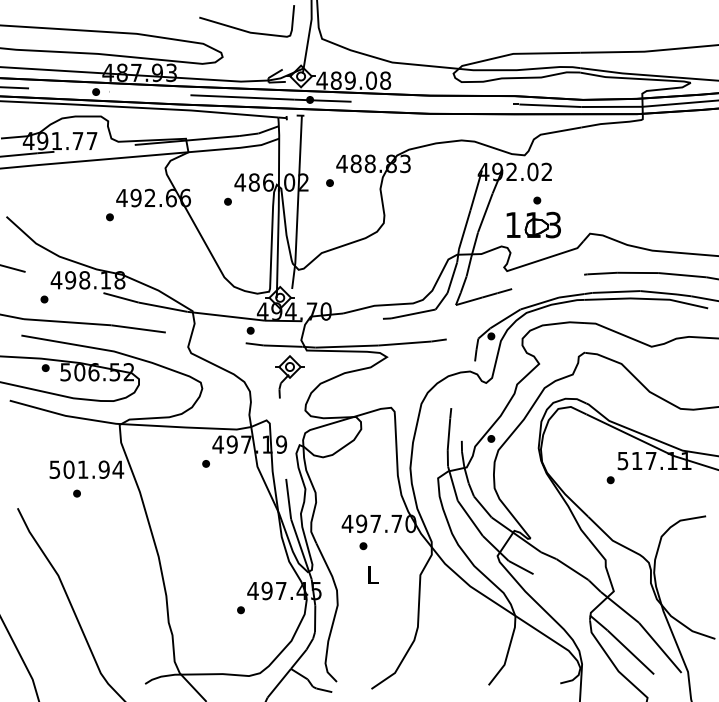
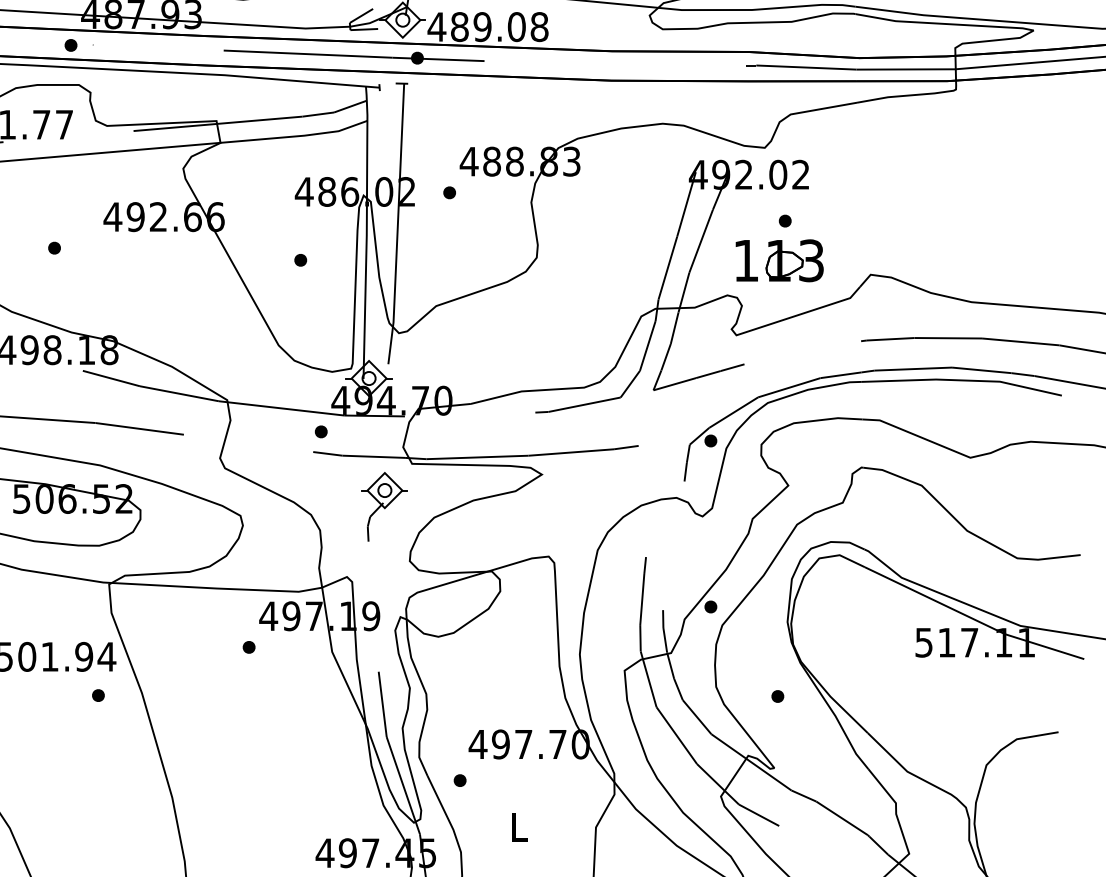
part: (227, 201) -> (299, 259), moved
part: (109, 217) -> (53, 248), moved
part: (610, 480) -> (777, 696), moved
part: (76, 493) -> (97, 695), moved
part: (363, 546) -> (460, 781), moved

